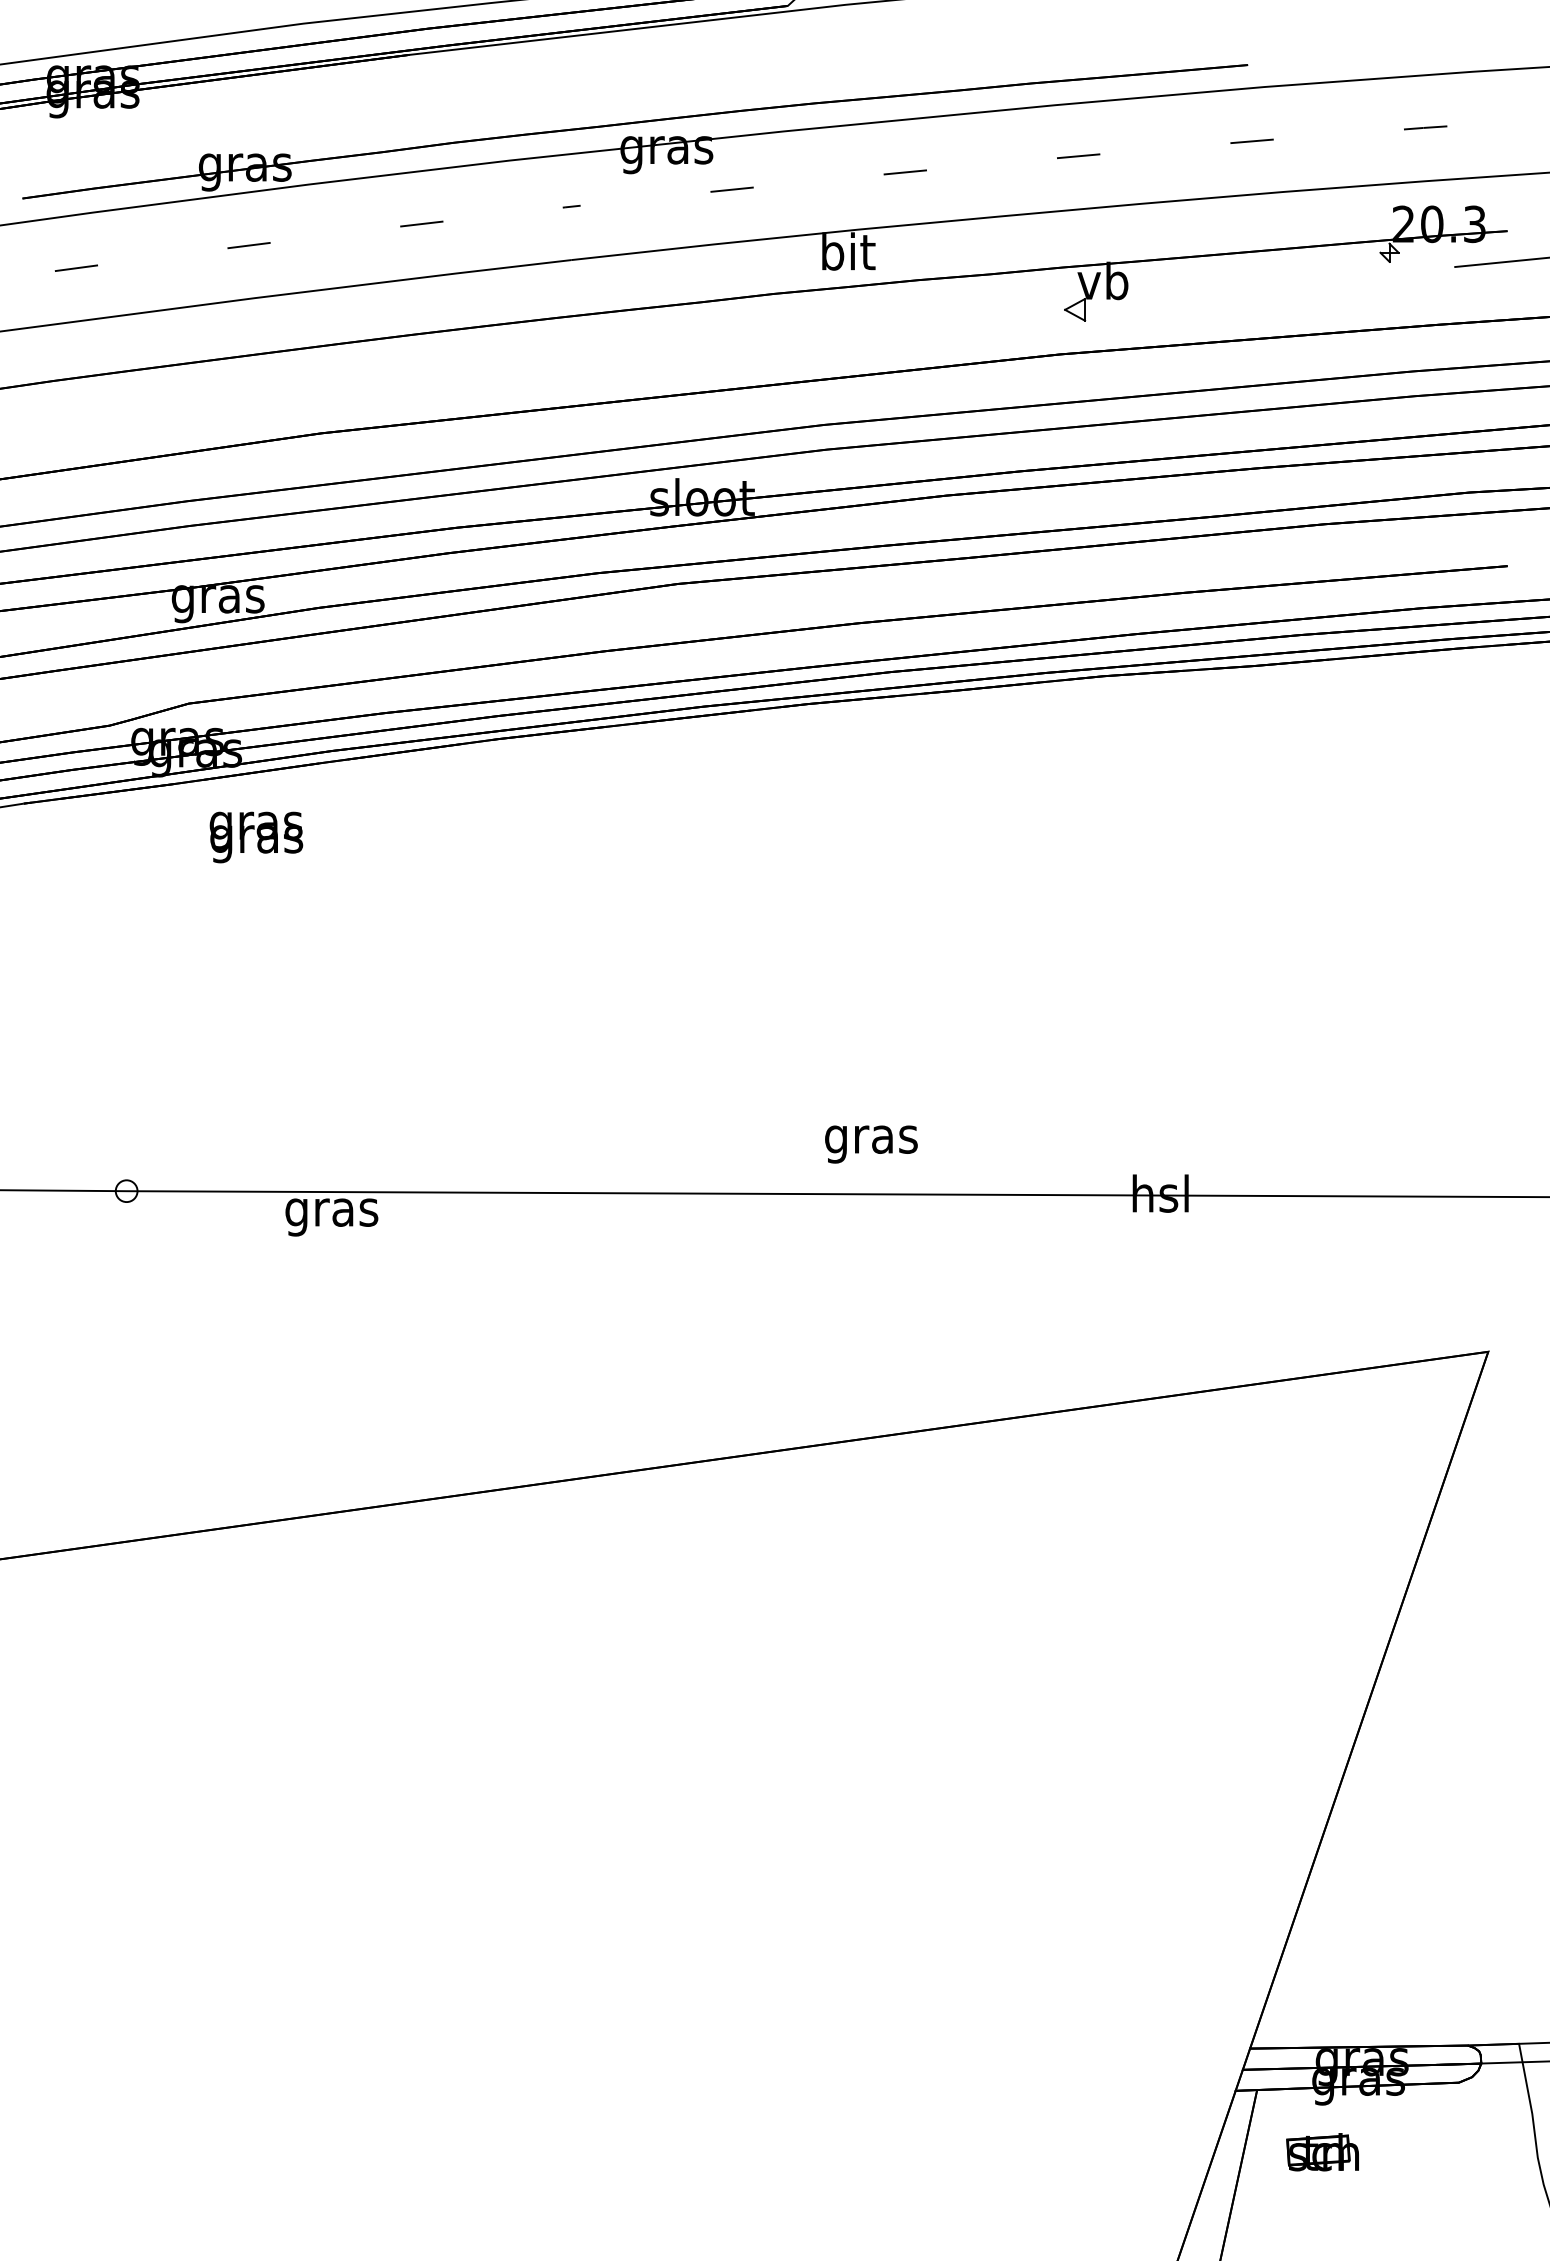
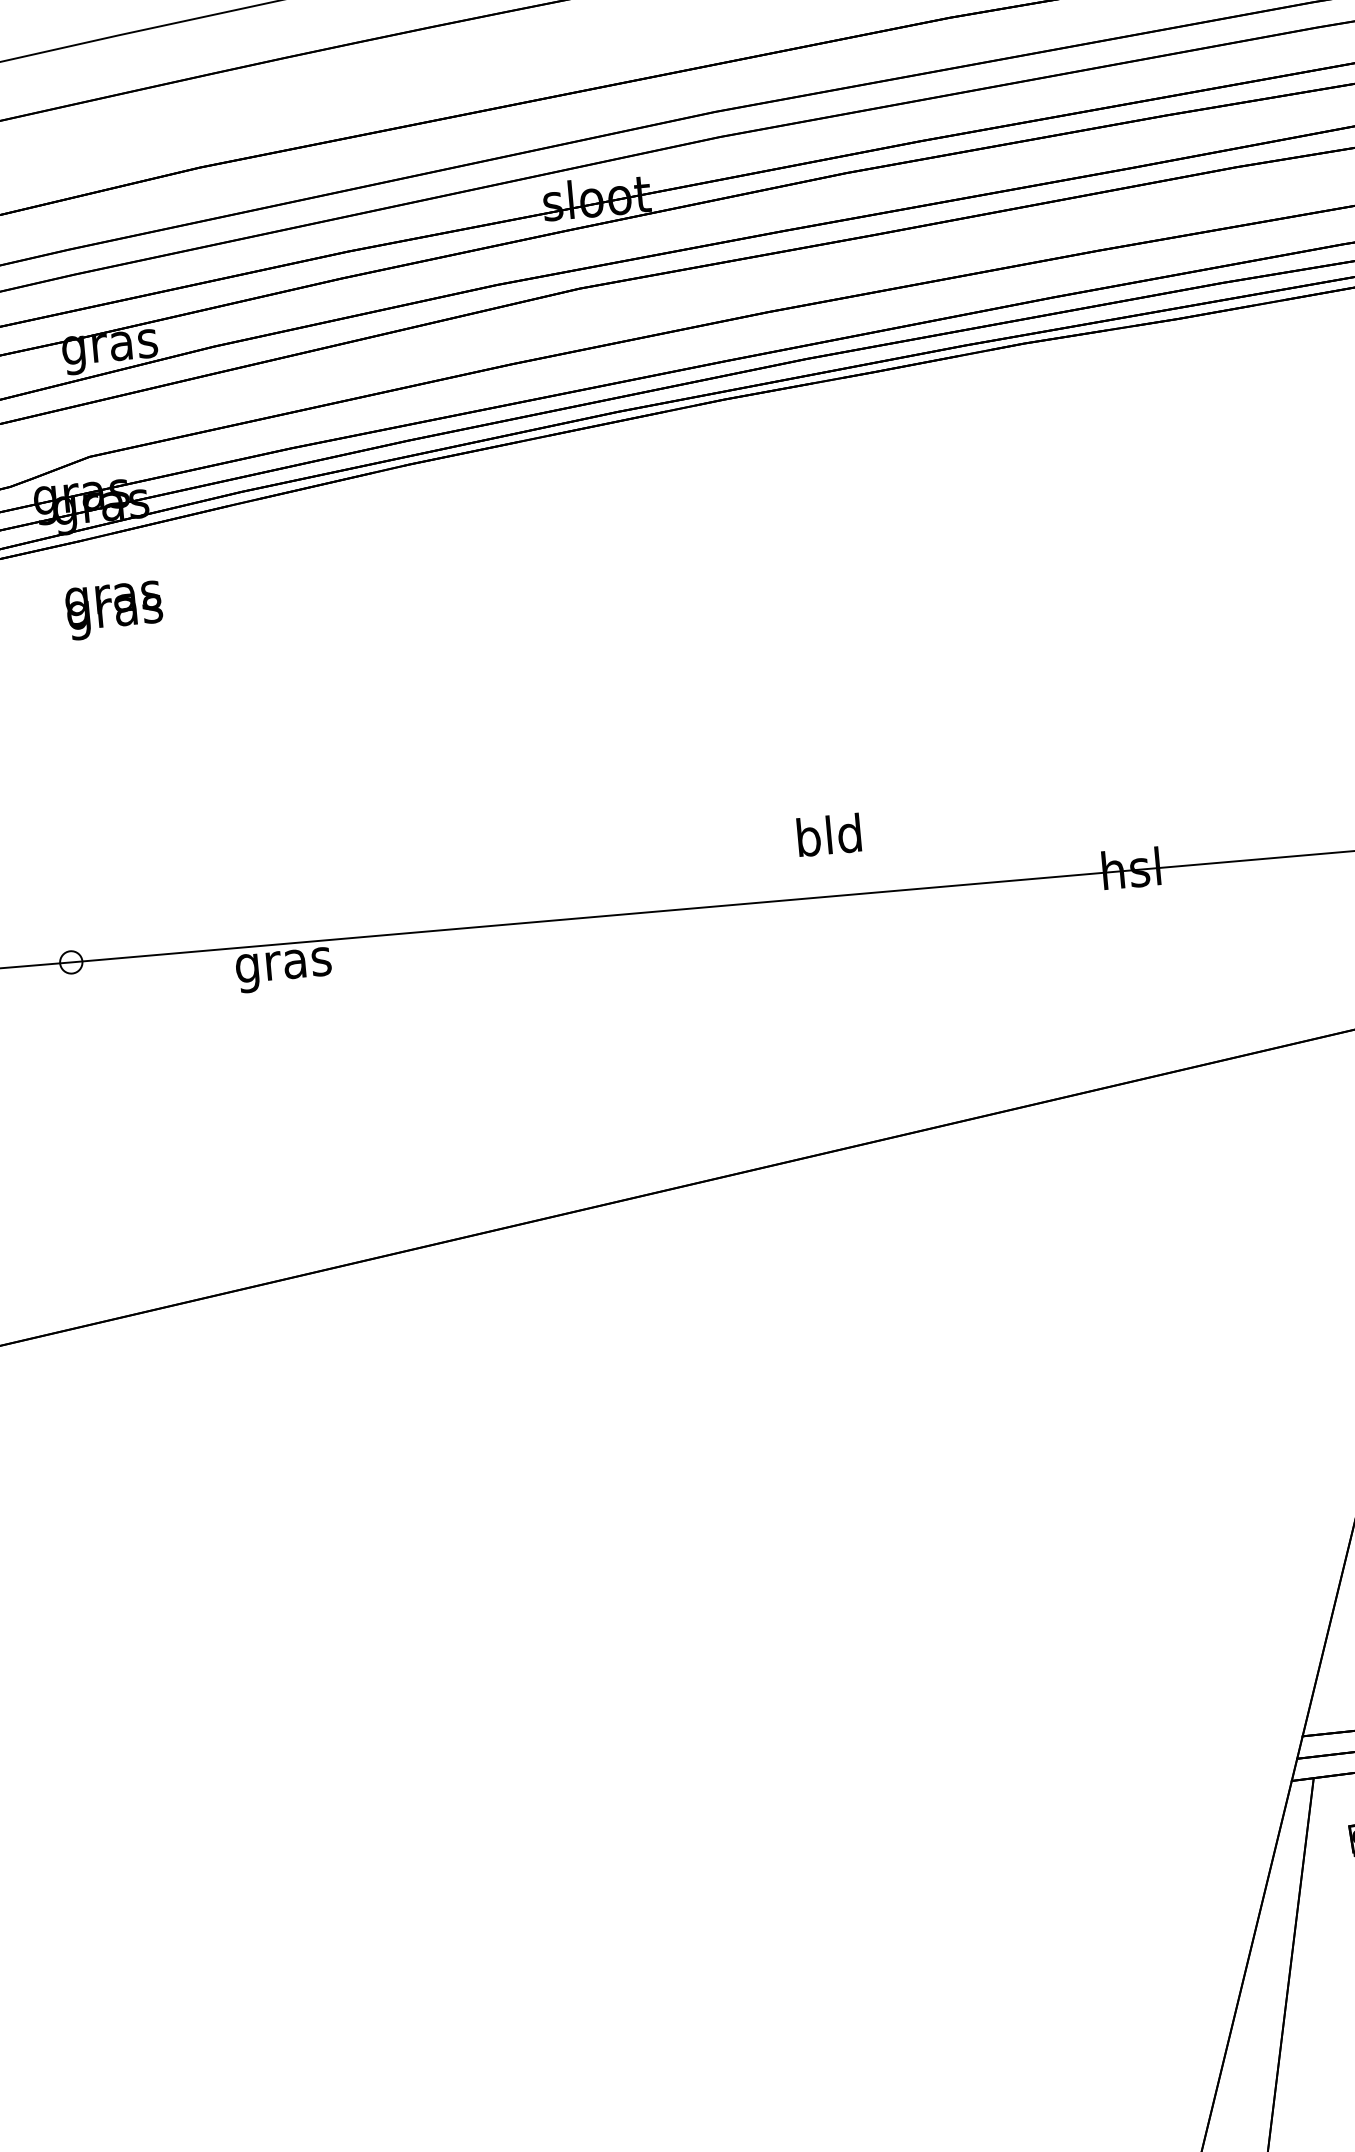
text: (256, 837) -> (114, 610), moved
text: (871, 1139) -> (829, 839), gras -> bld

